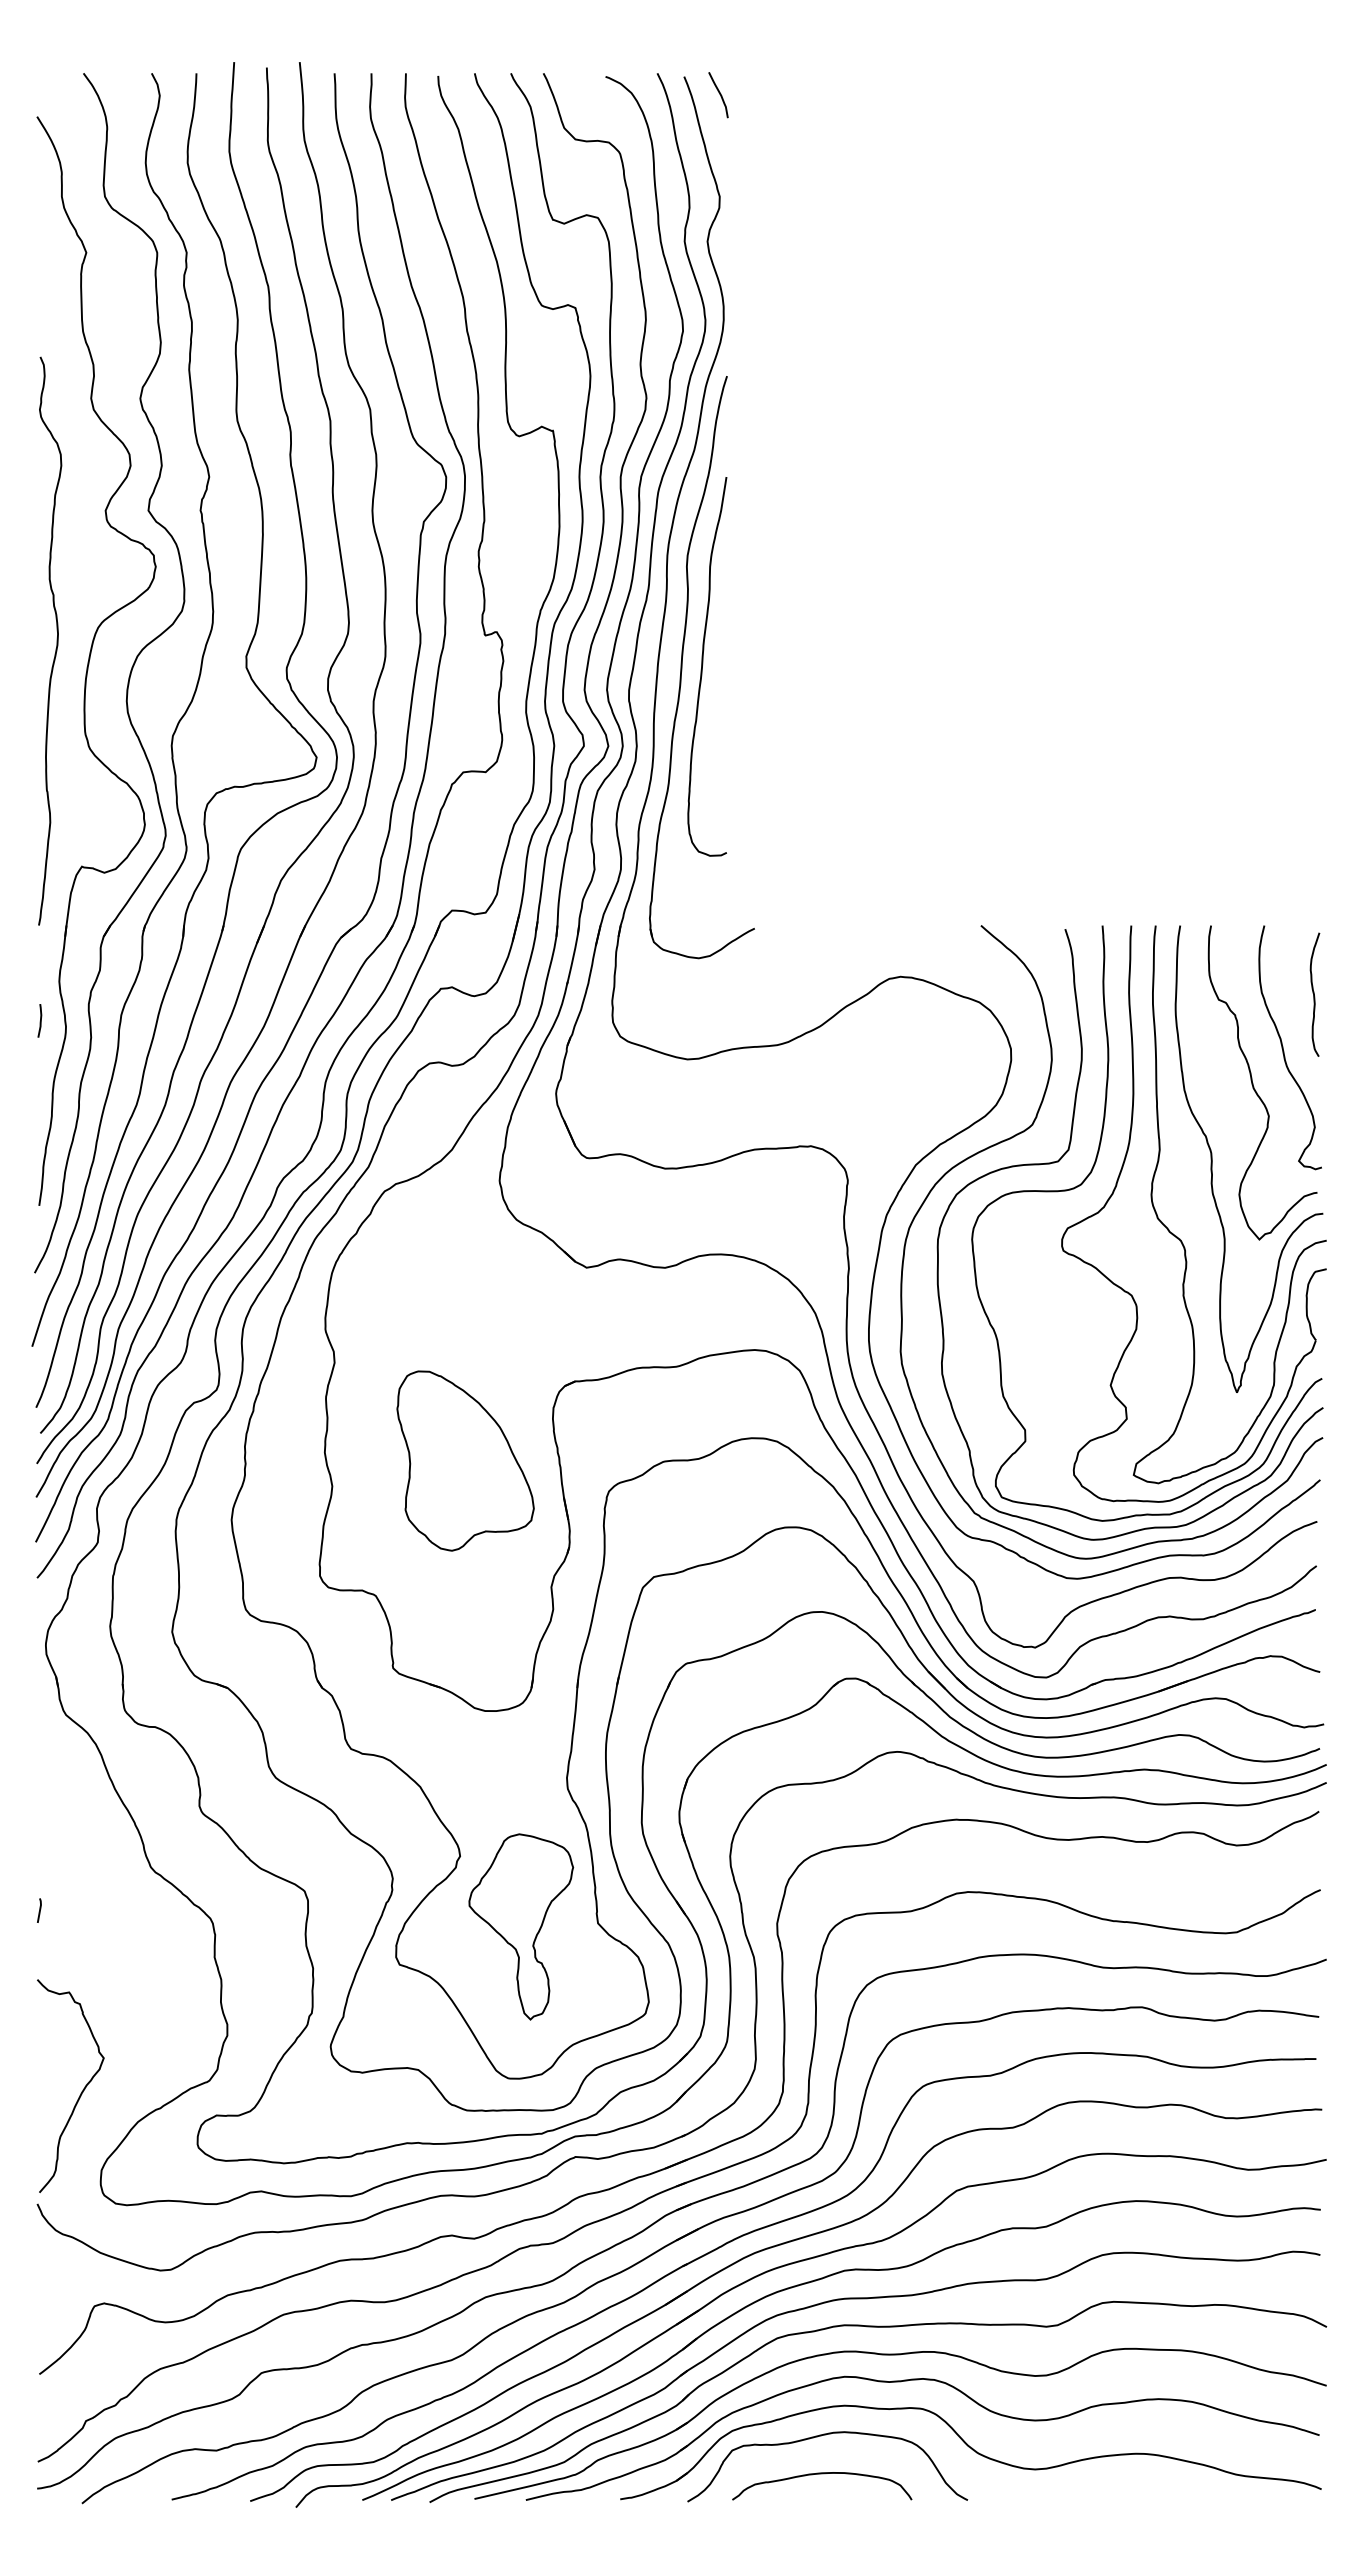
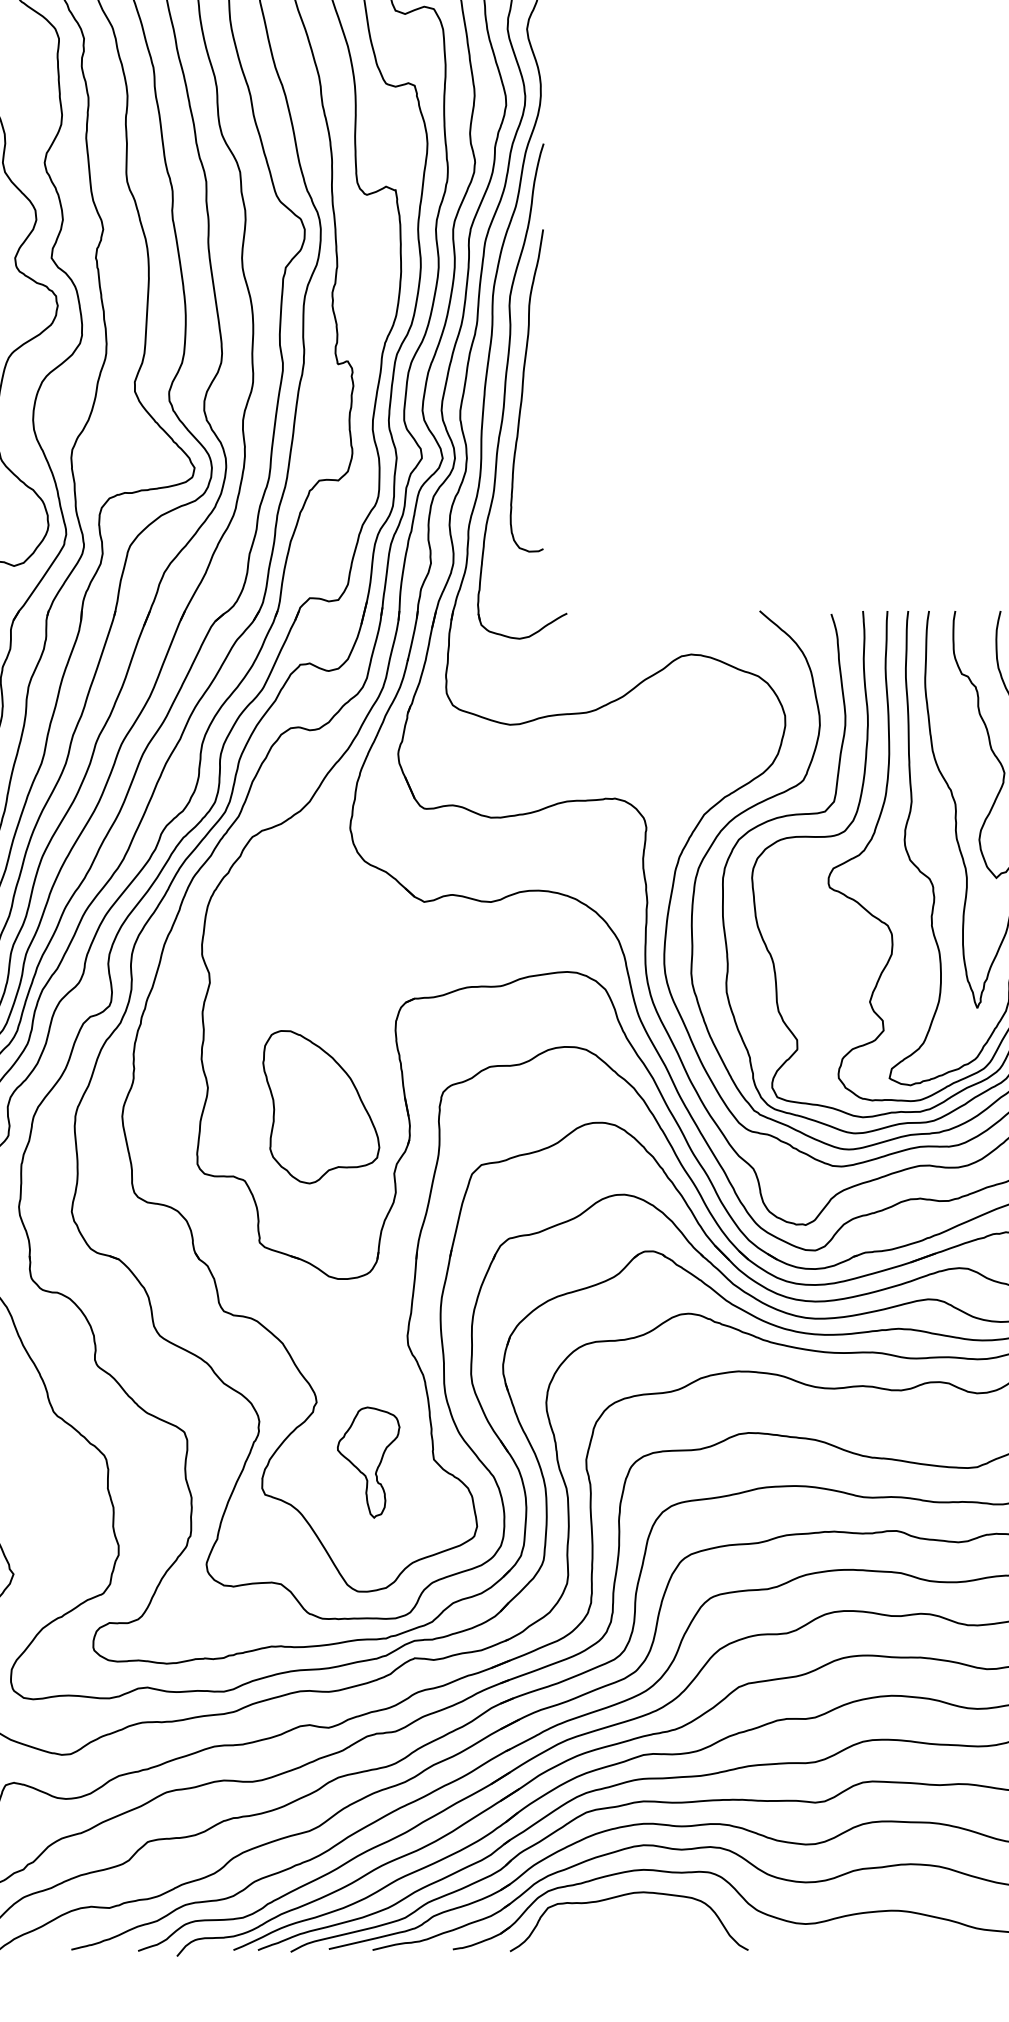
part: (465, 1460) -> (321, 1106), moved
part: (521, 1926) -> (368, 1462), size x0.7
curve: (822, 2474) -> (624, 1928), removed

